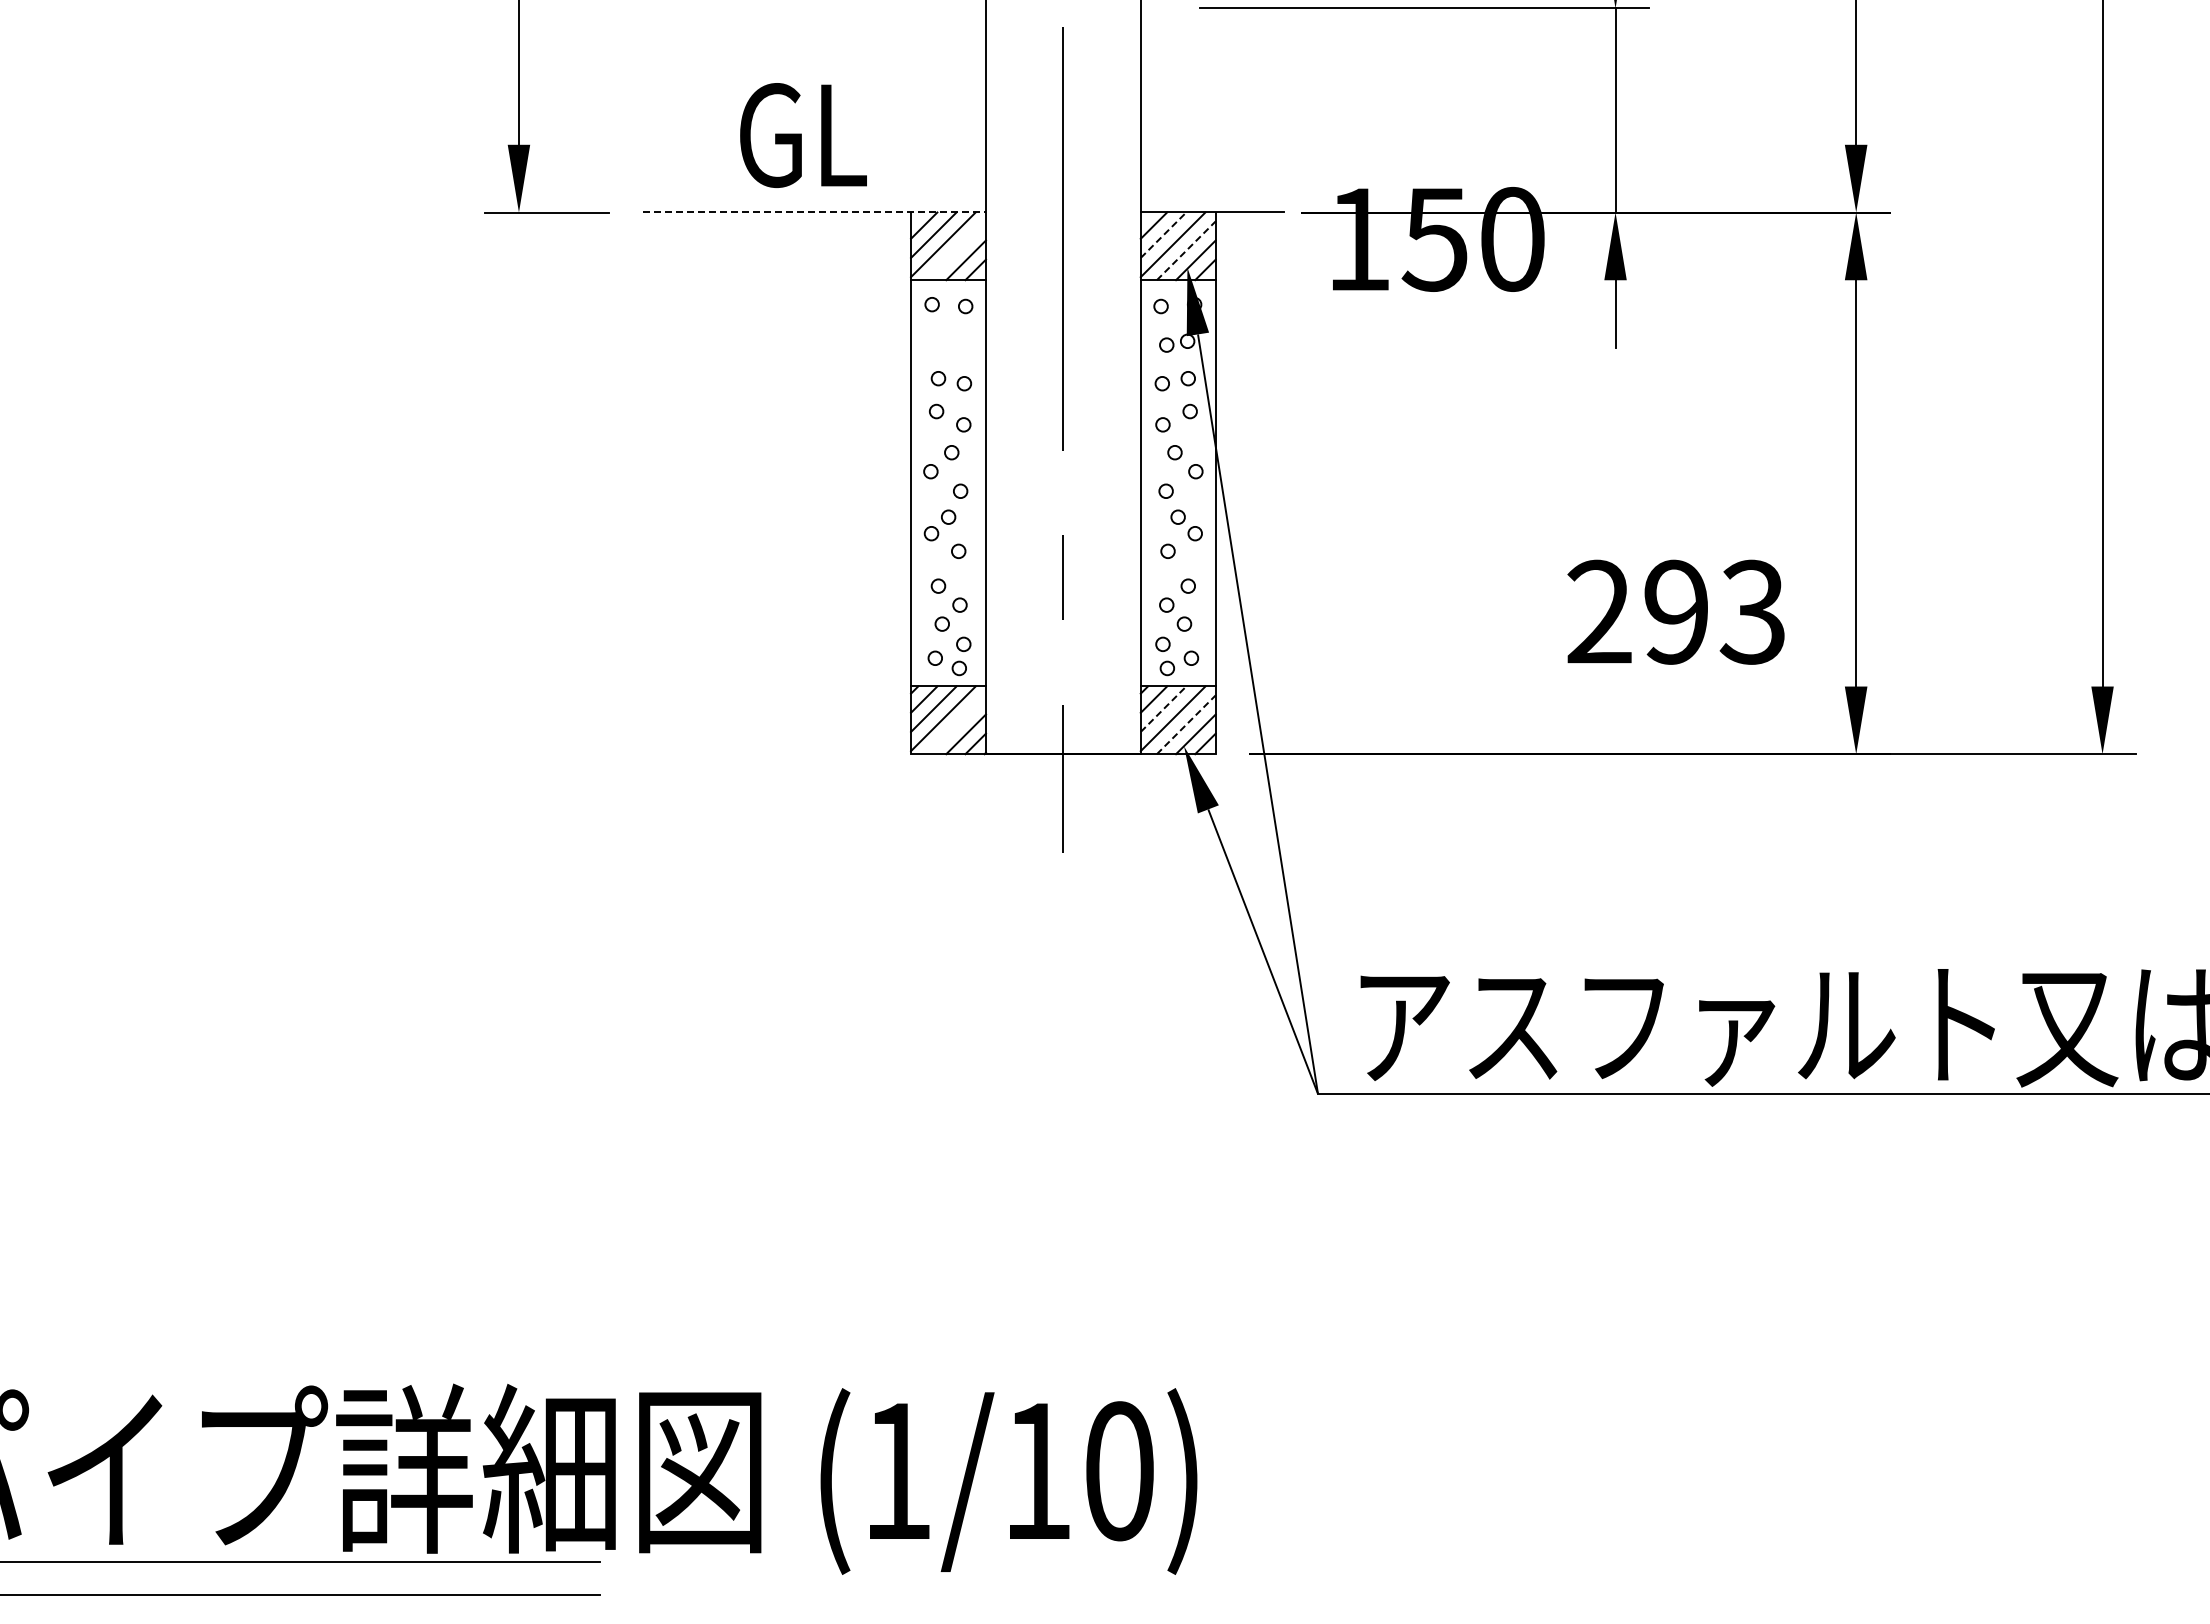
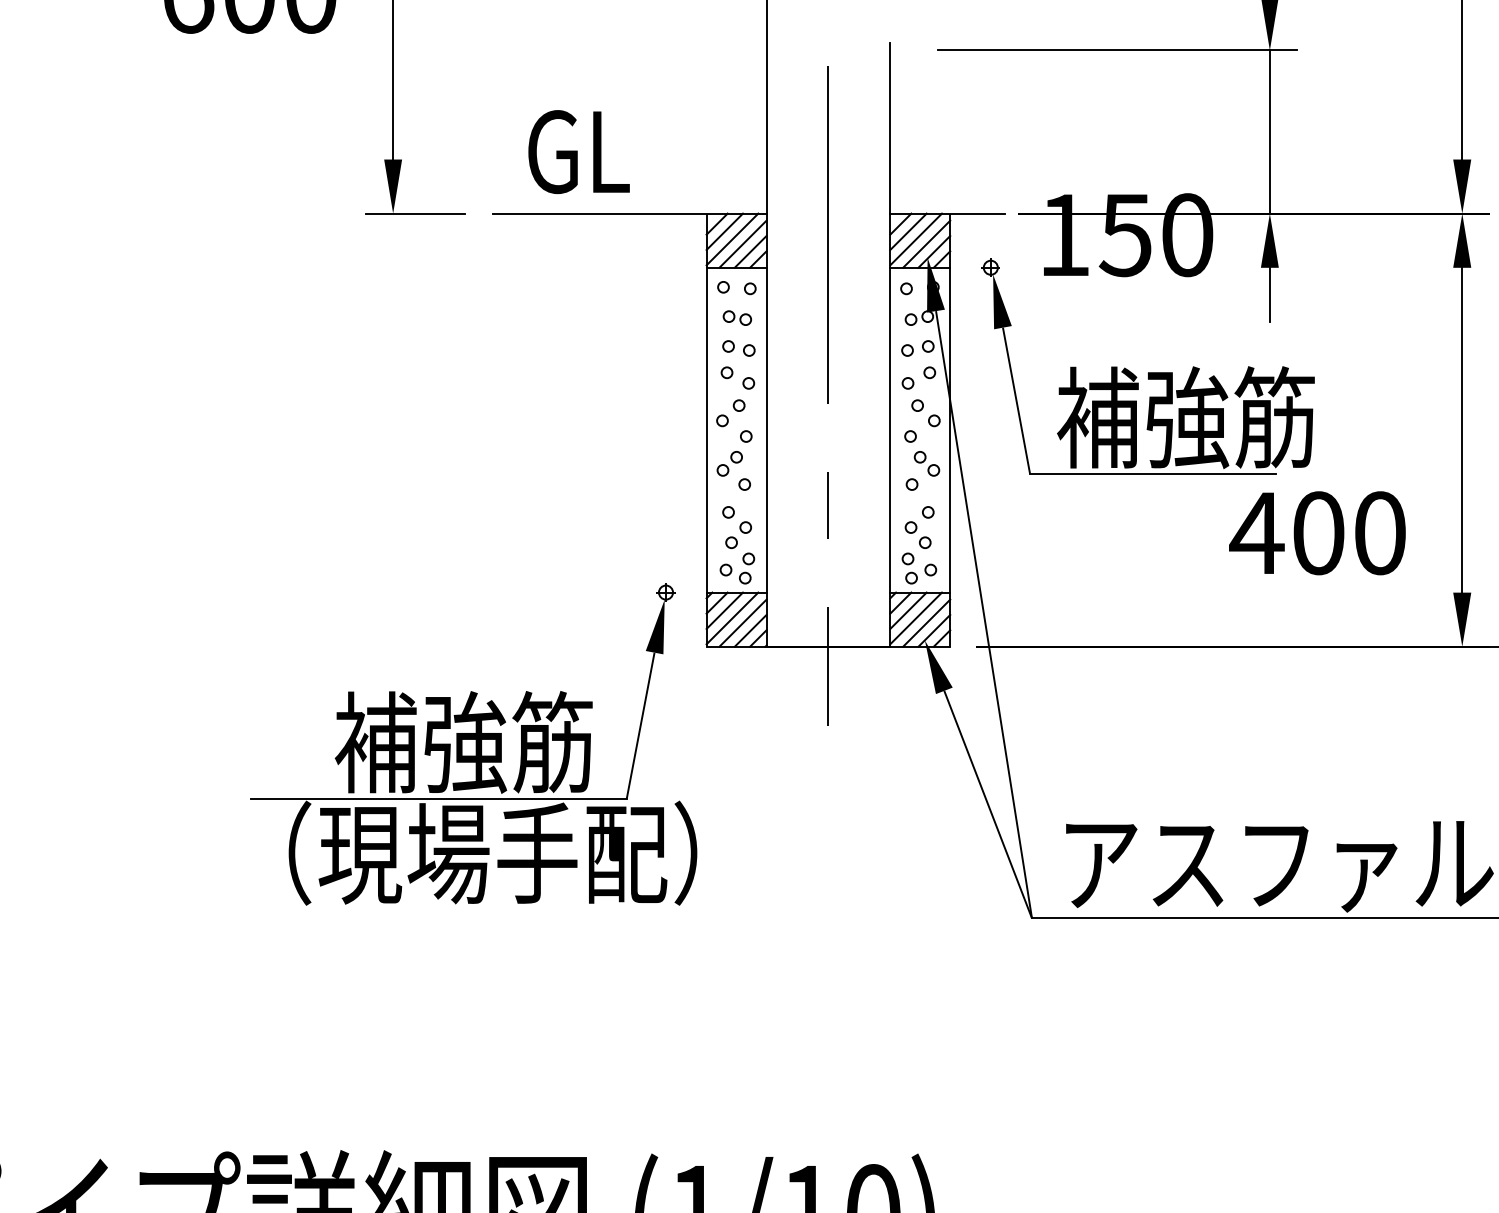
text: (803, 135) -> (579, 152), moved
line: (815, 212) -> (630, 213), dashed -> solid
line: (1163, 234) -> (908, 231), dashed -> solid
line: (956, 250) -> (742, 244), added
line: (1186, 250) -> (926, 244), dashed -> solid
part: (949, 342) -> (737, 317), added
part: (1463, 411) -> (1148, 372), added
text: (1674, 611) -> (1317, 532), 293 -> 400
line: (1163, 708) -> (908, 610), dashed -> solid
line: (956, 724) -> (742, 622), added
line: (1186, 724) -> (926, 622), dashed -> solid
part: (619, 876) -> (473, 744), added

